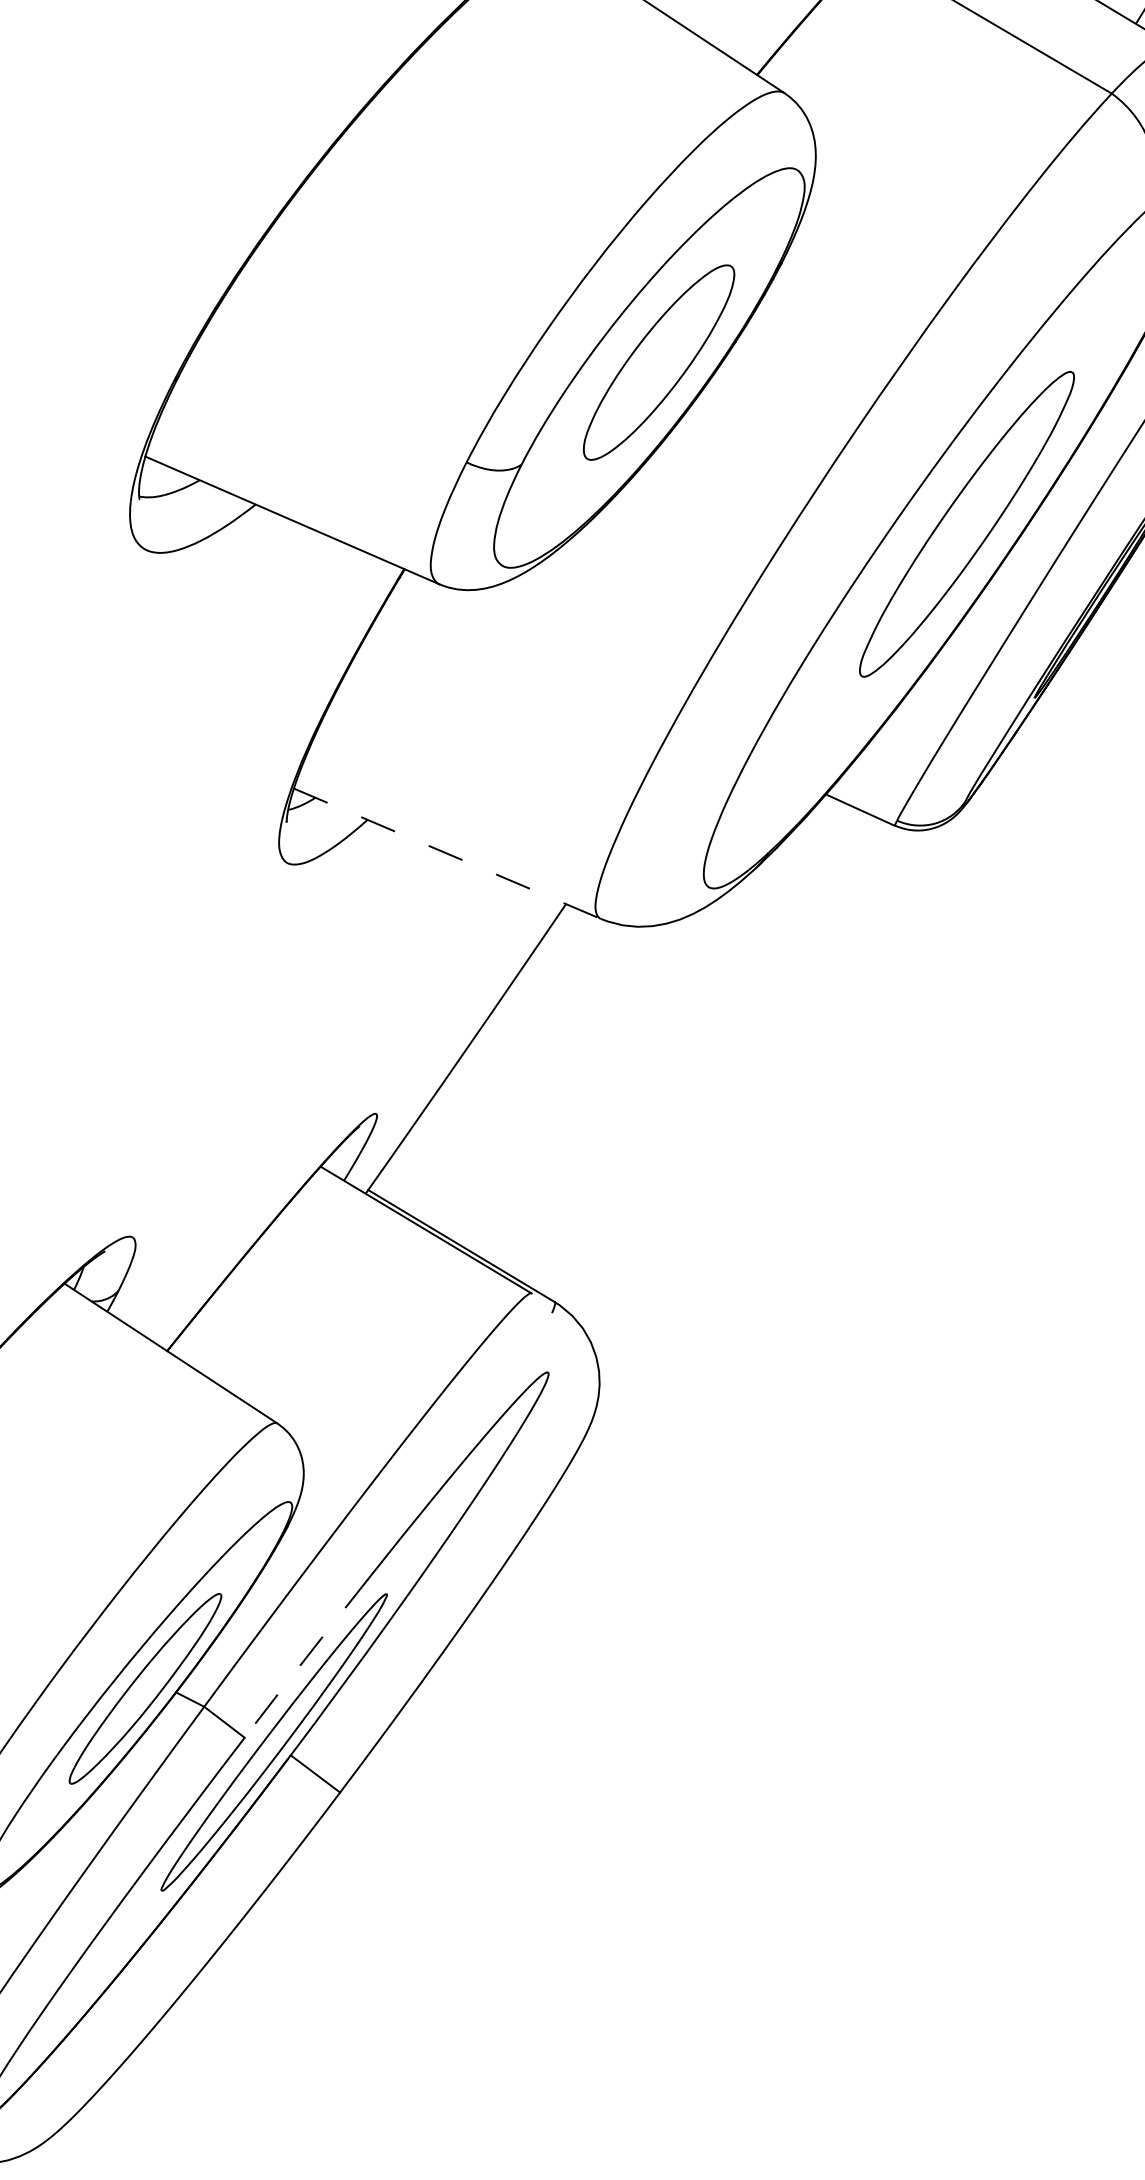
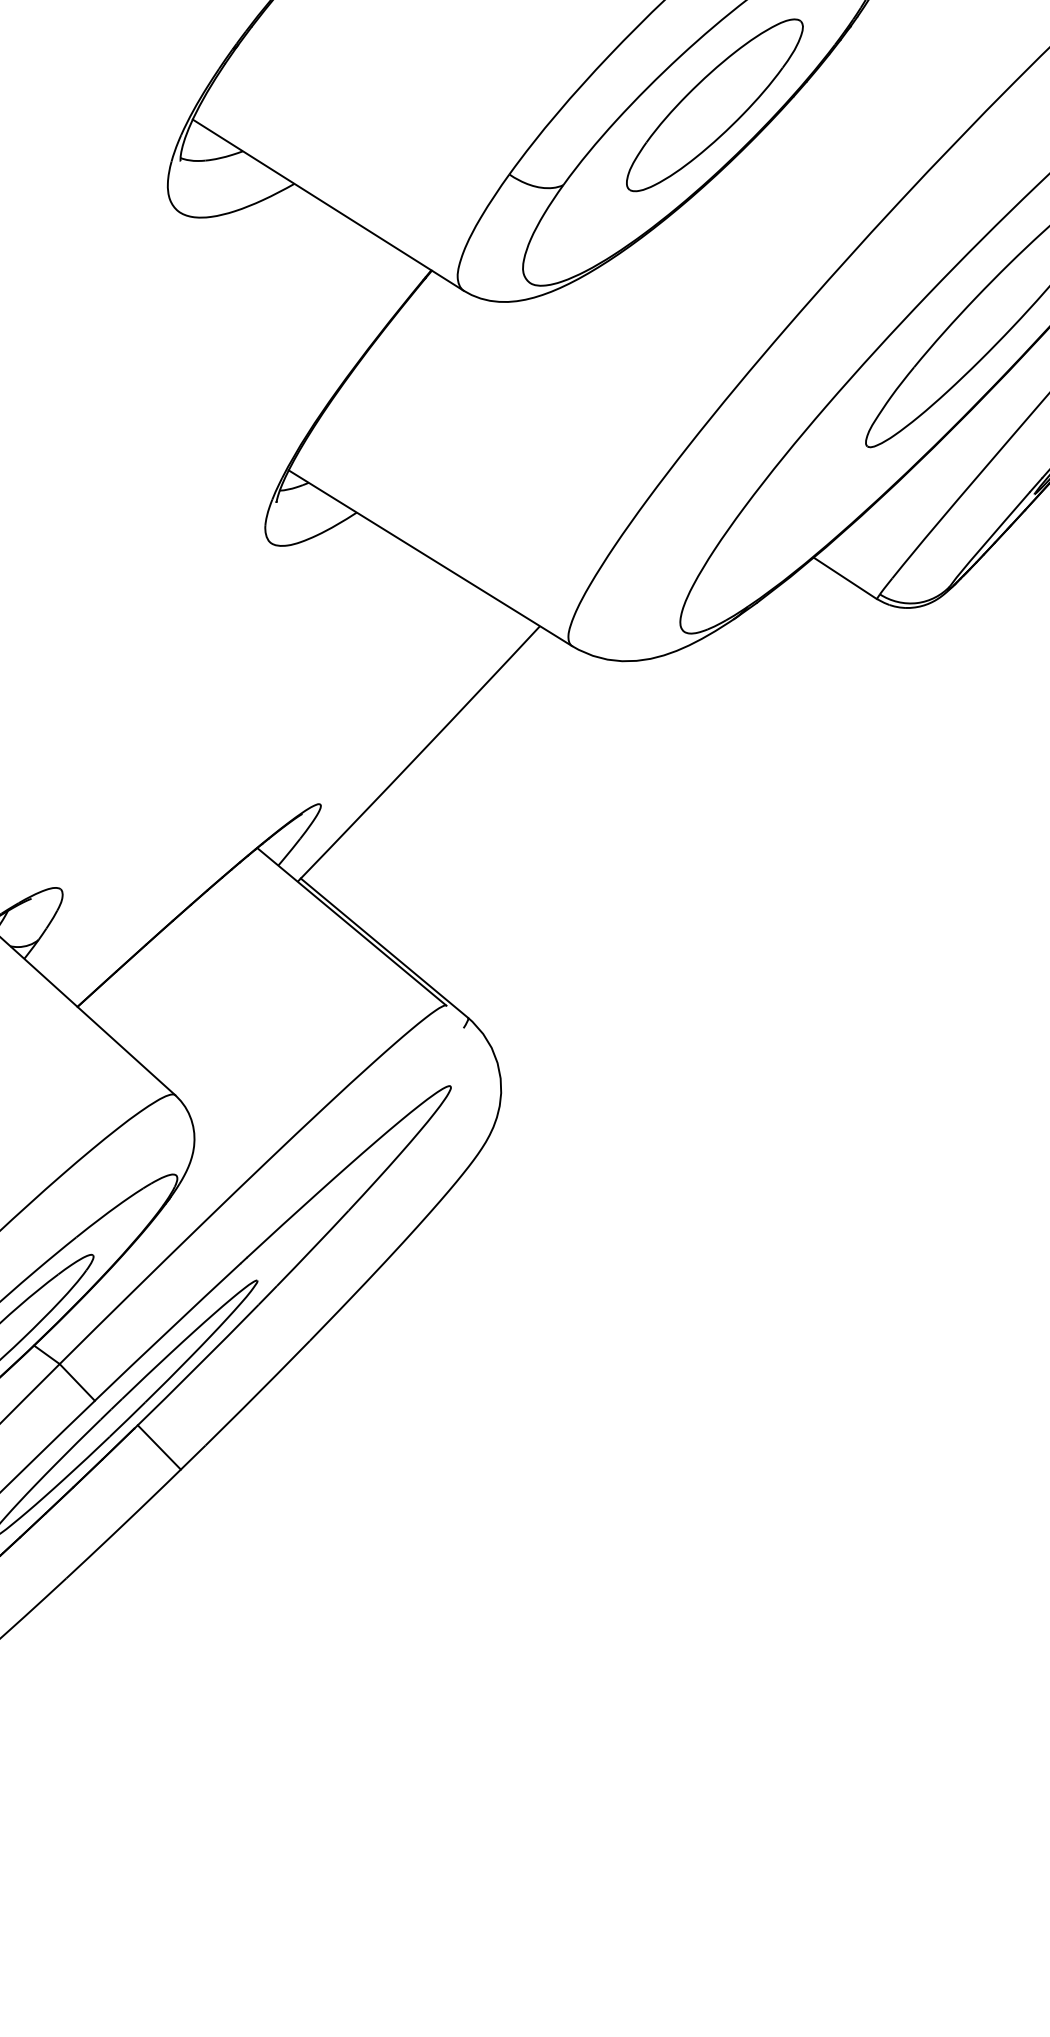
line: (447, 853) -> (430, 558), dashed -> solid
arc: (306, 1658) -> (168, 1332), dashed -> solid

